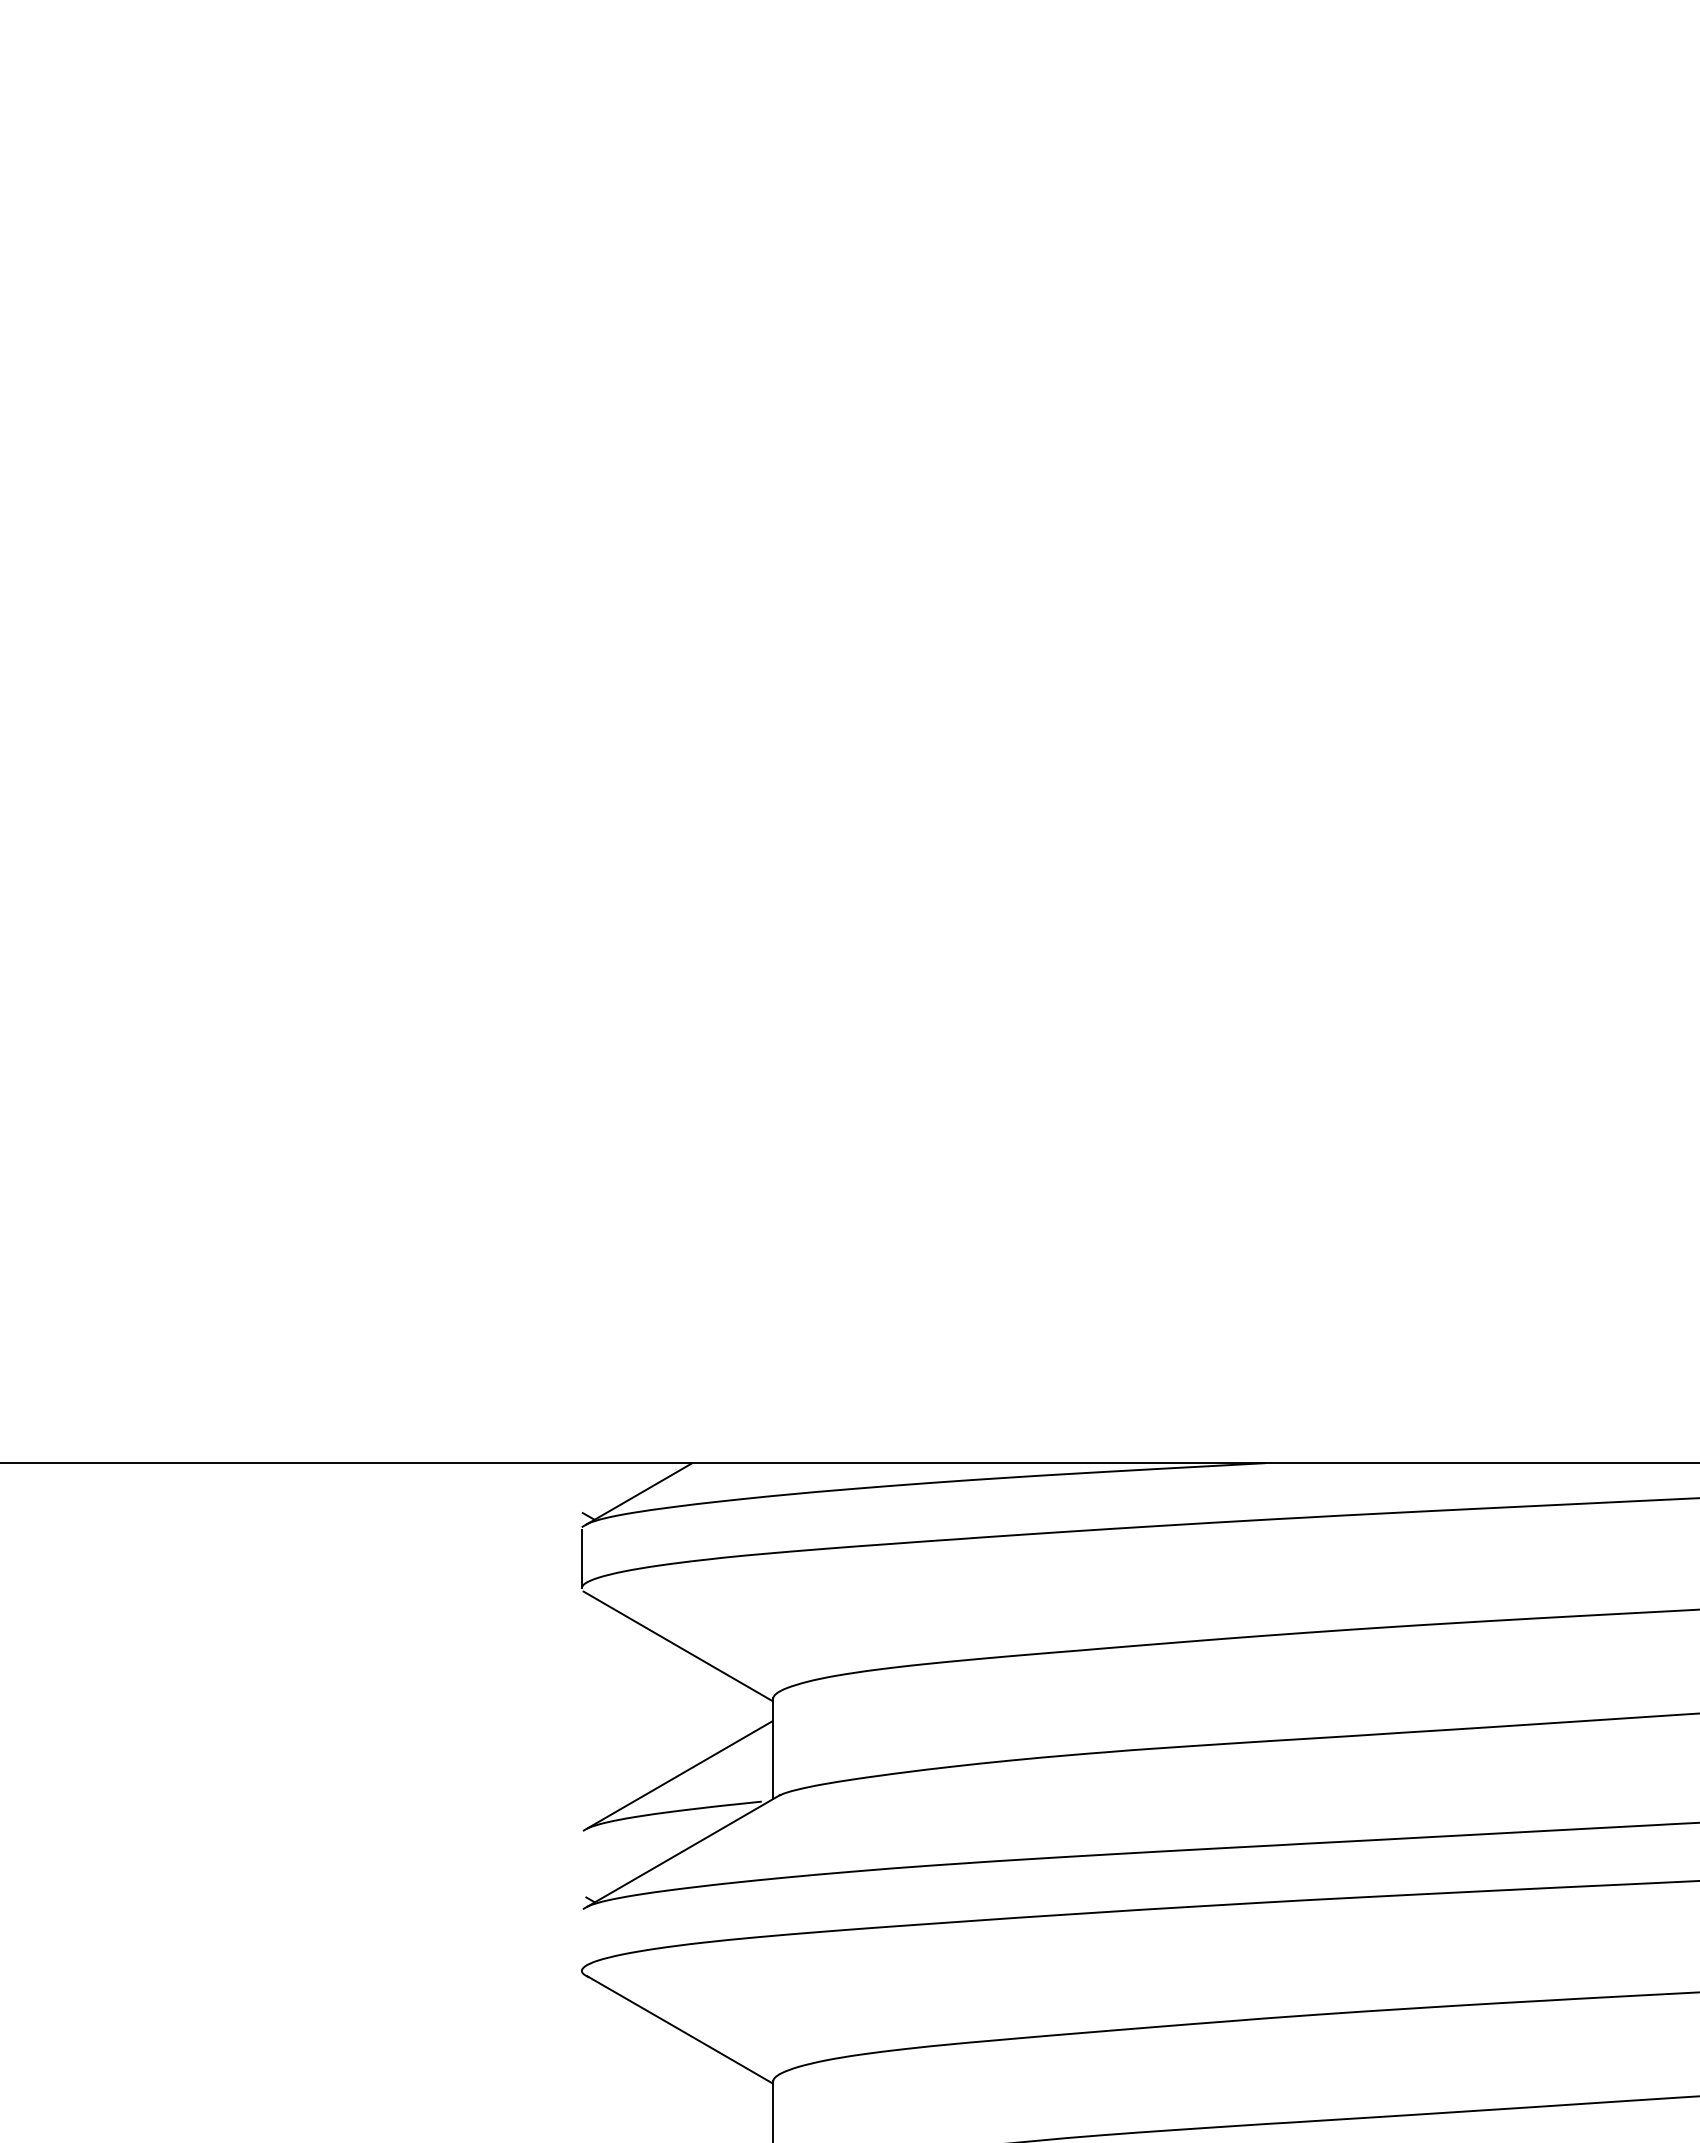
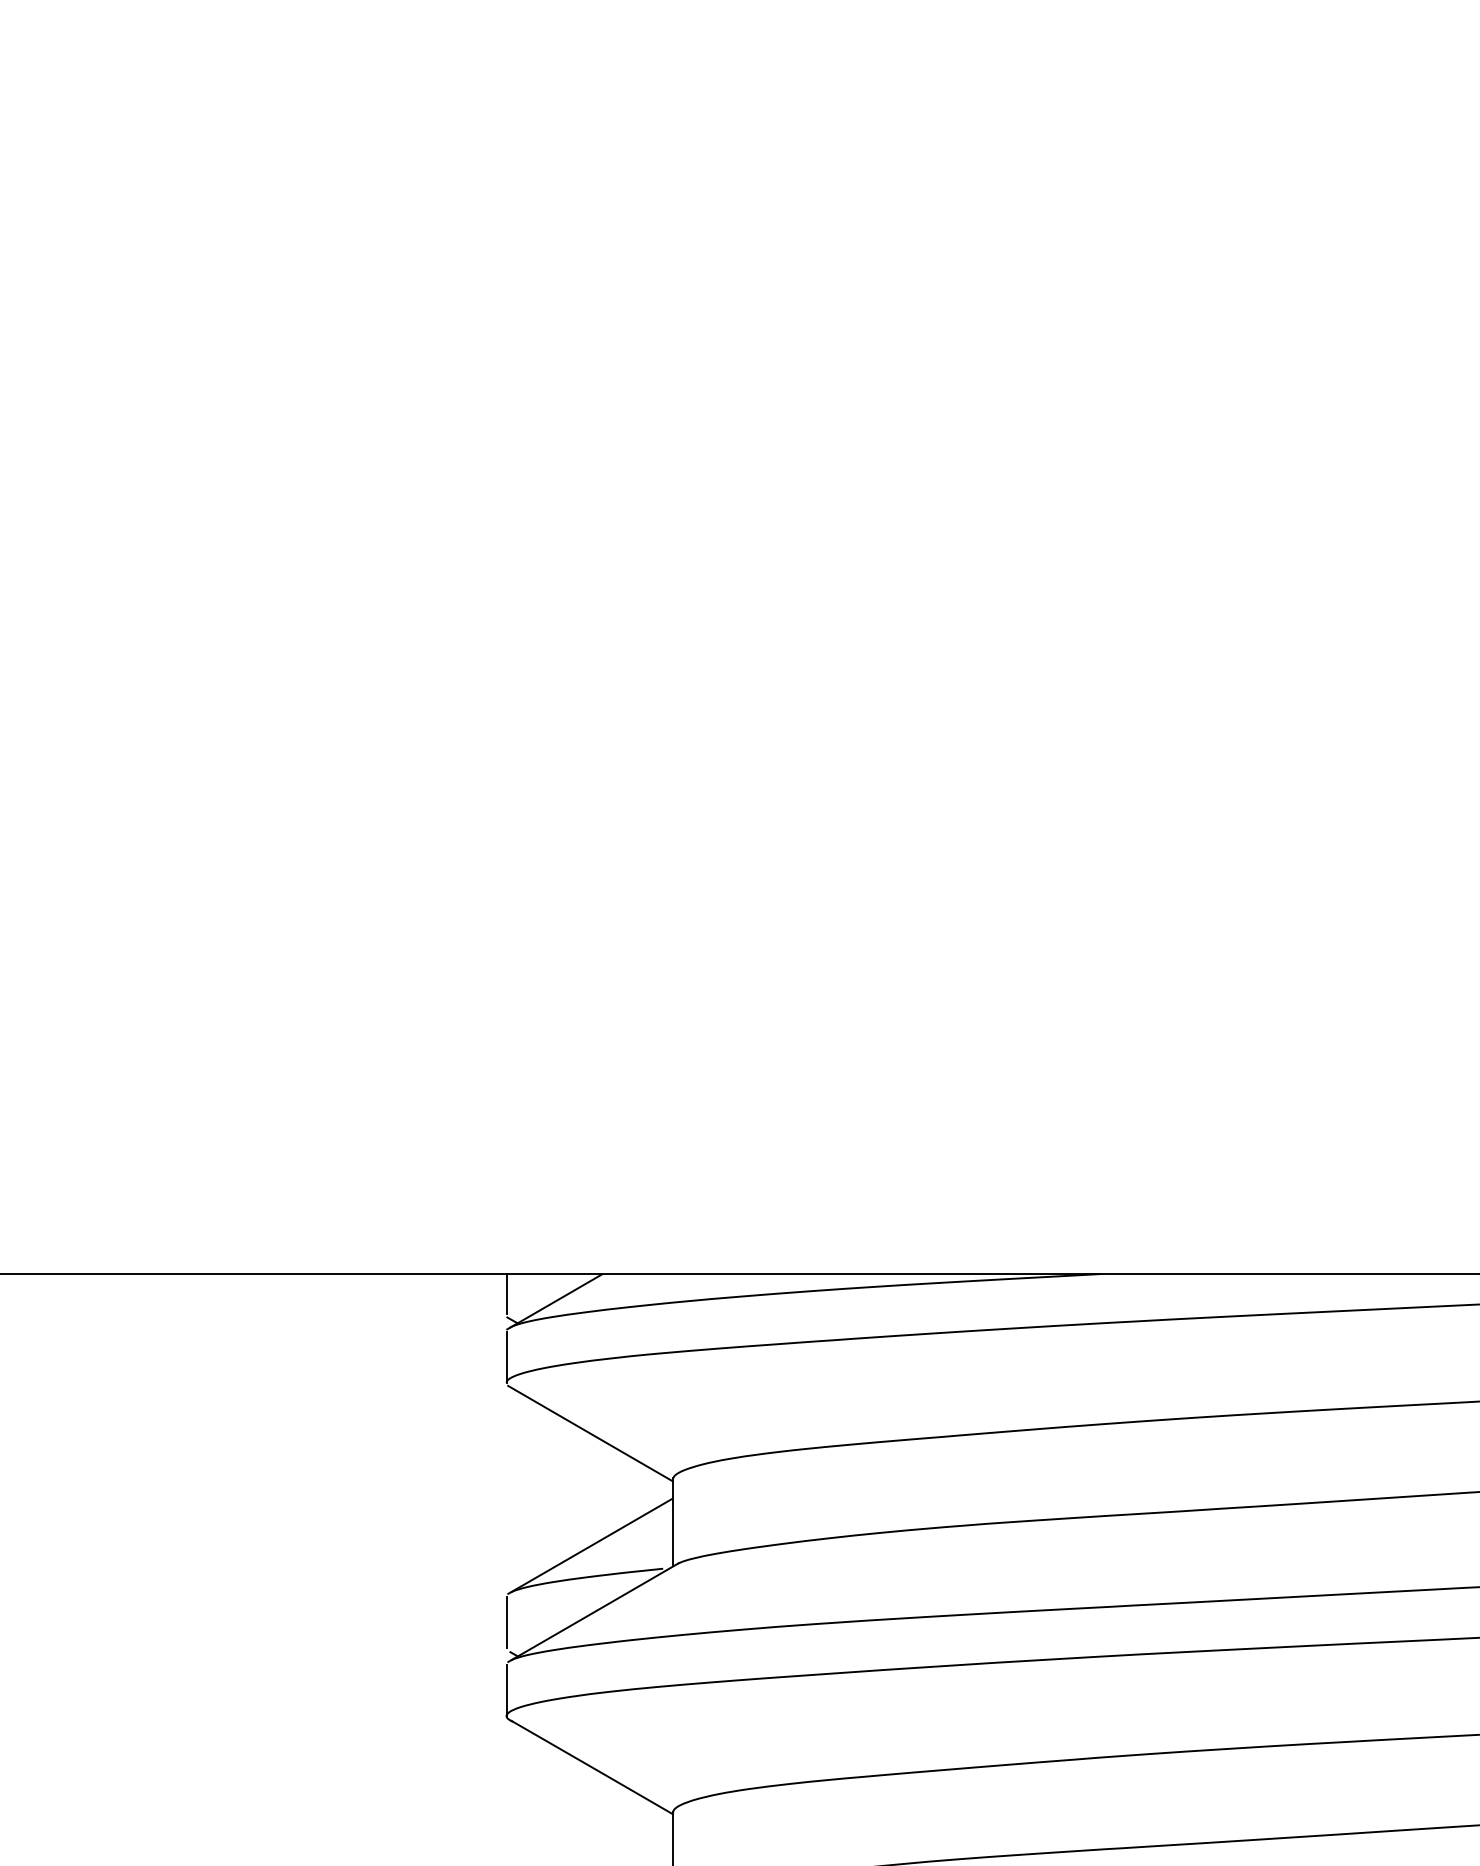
line: (581, 1486) -> (506, 1294), added
line: (581, 1863) -> (506, 1622), added
line: (581, 1941) -> (506, 1690), added

